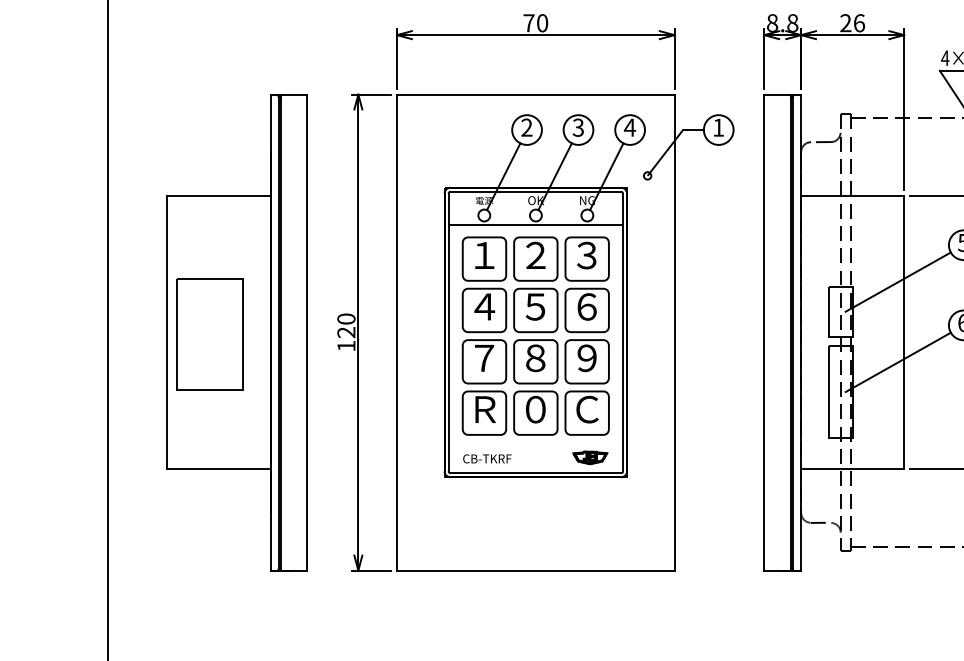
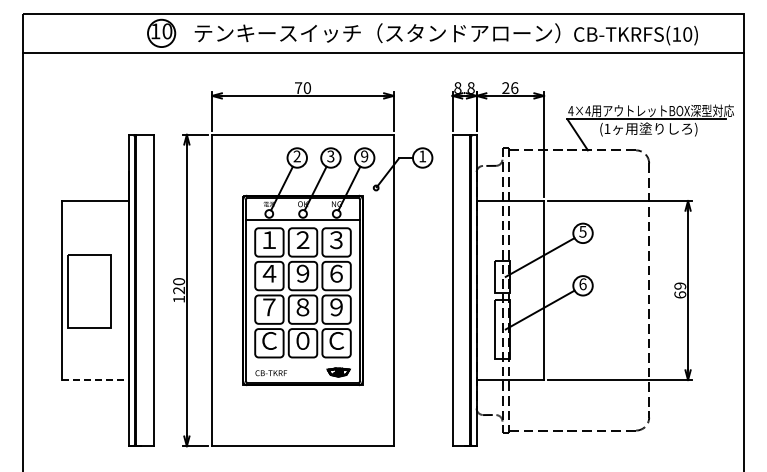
text: (629, 127) -> (364, 156), 4 -> 9
text: (535, 306) -> (302, 273), ５ -> ９
text: (484, 408) -> (269, 340), Ｒ -> Ｃ
line: (218, 470) -> (95, 380), solid -> dashed

